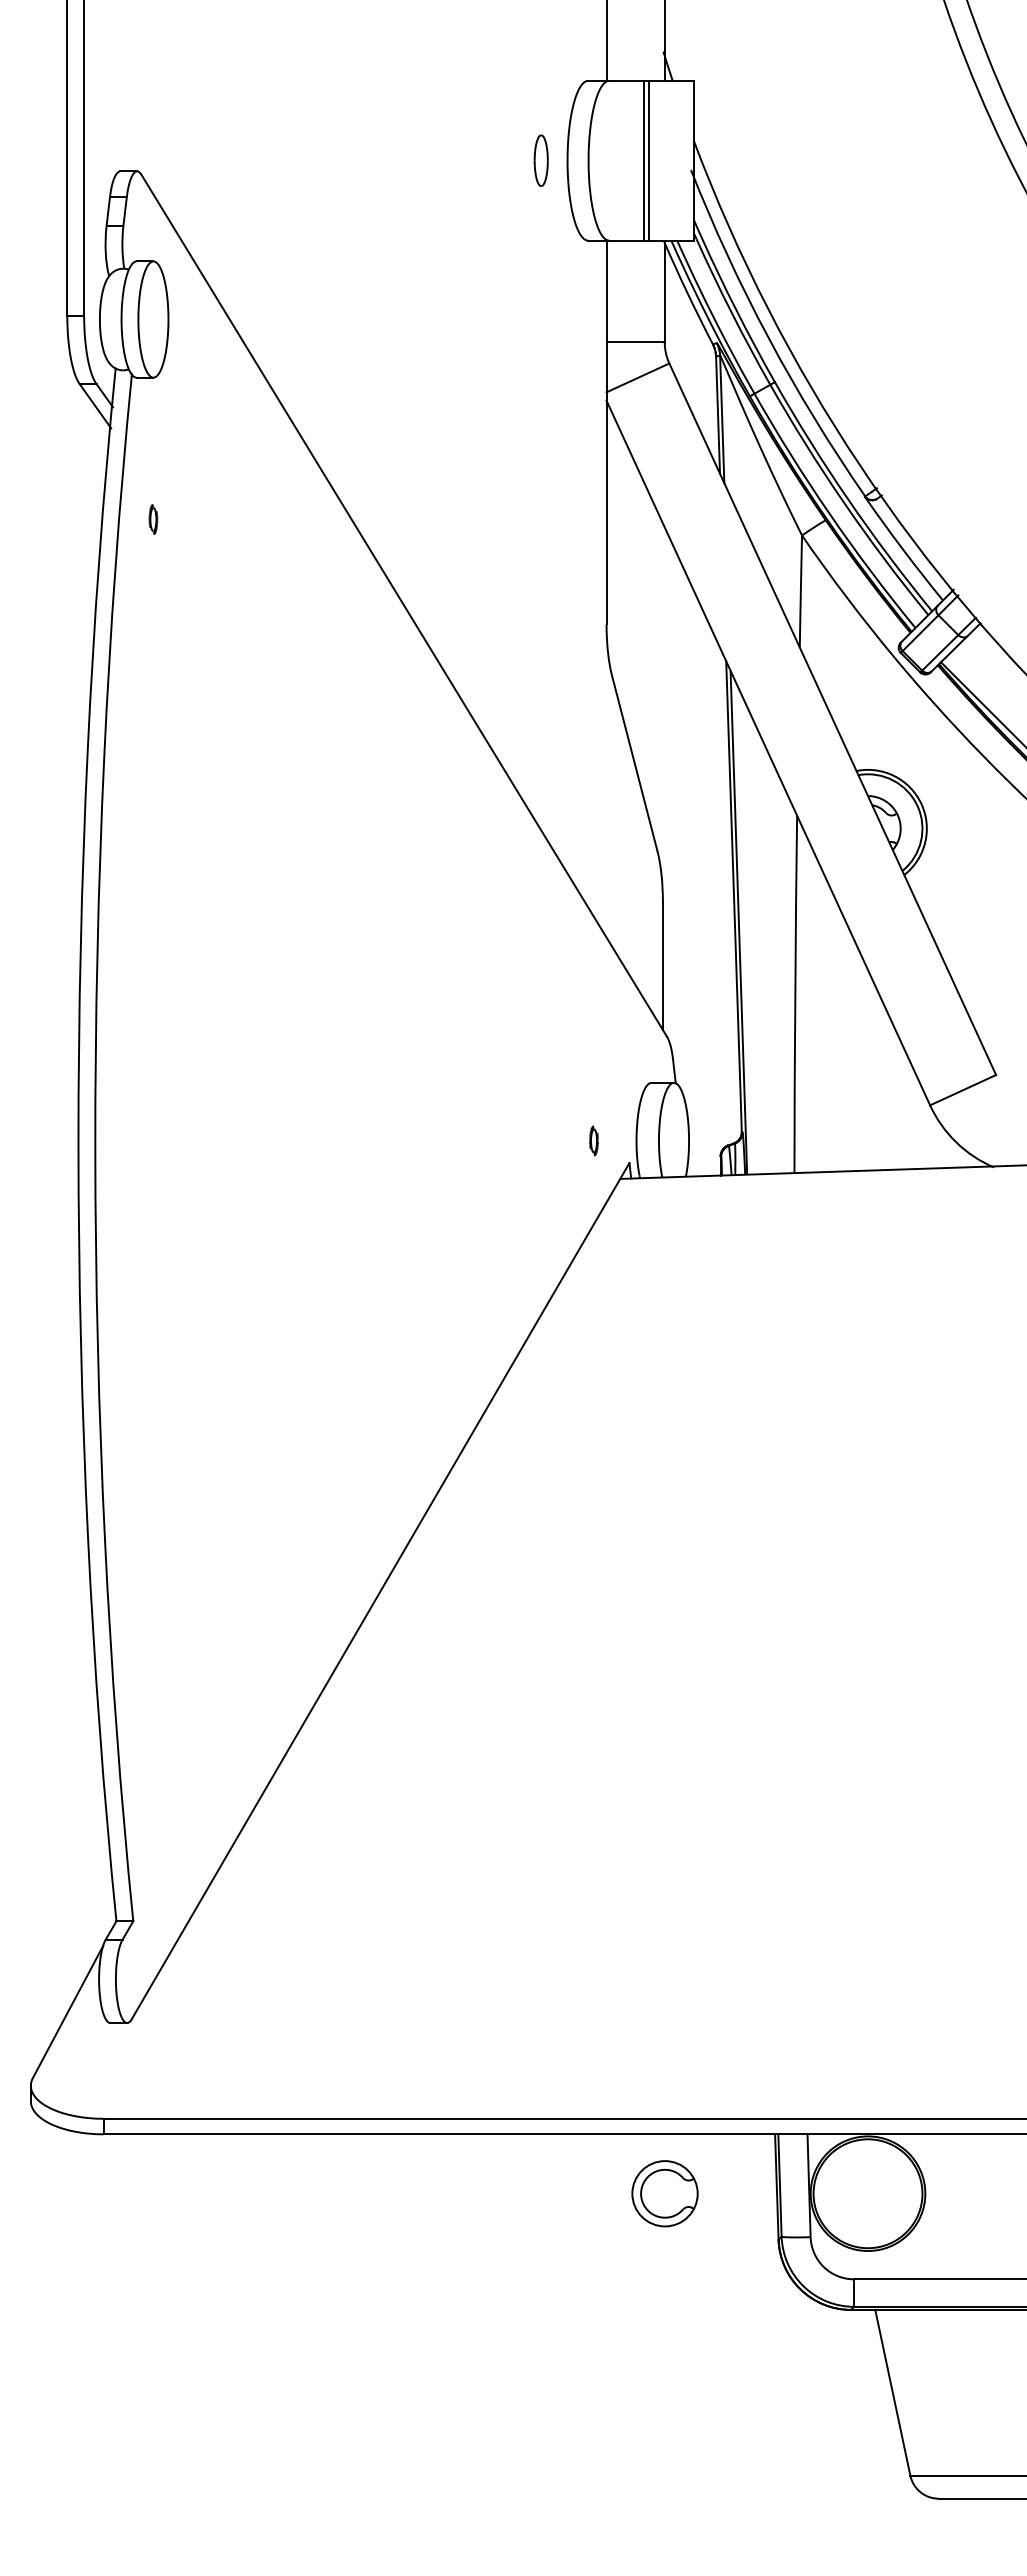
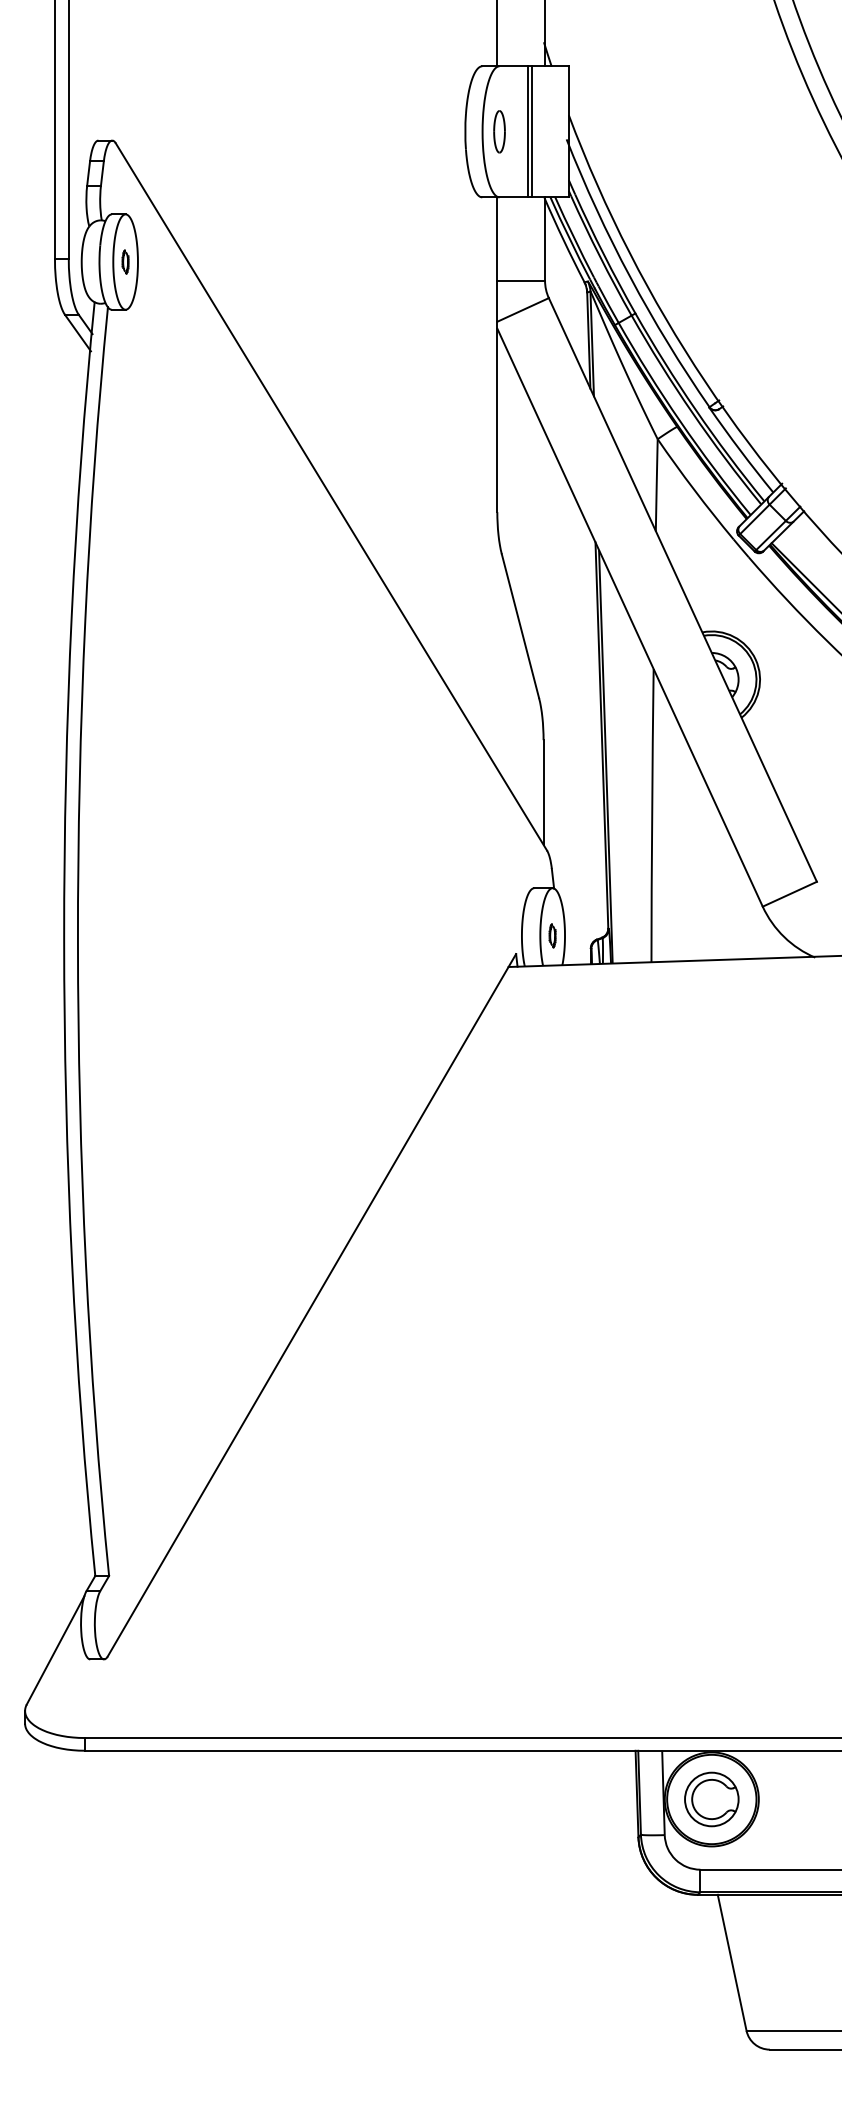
part: (540, 160) -> (498, 131), moved
part: (153, 519) -> (125, 262), moved
part: (593, 1140) -> (552, 935), moved
part: (664, 2193) -> (711, 1799), moved

